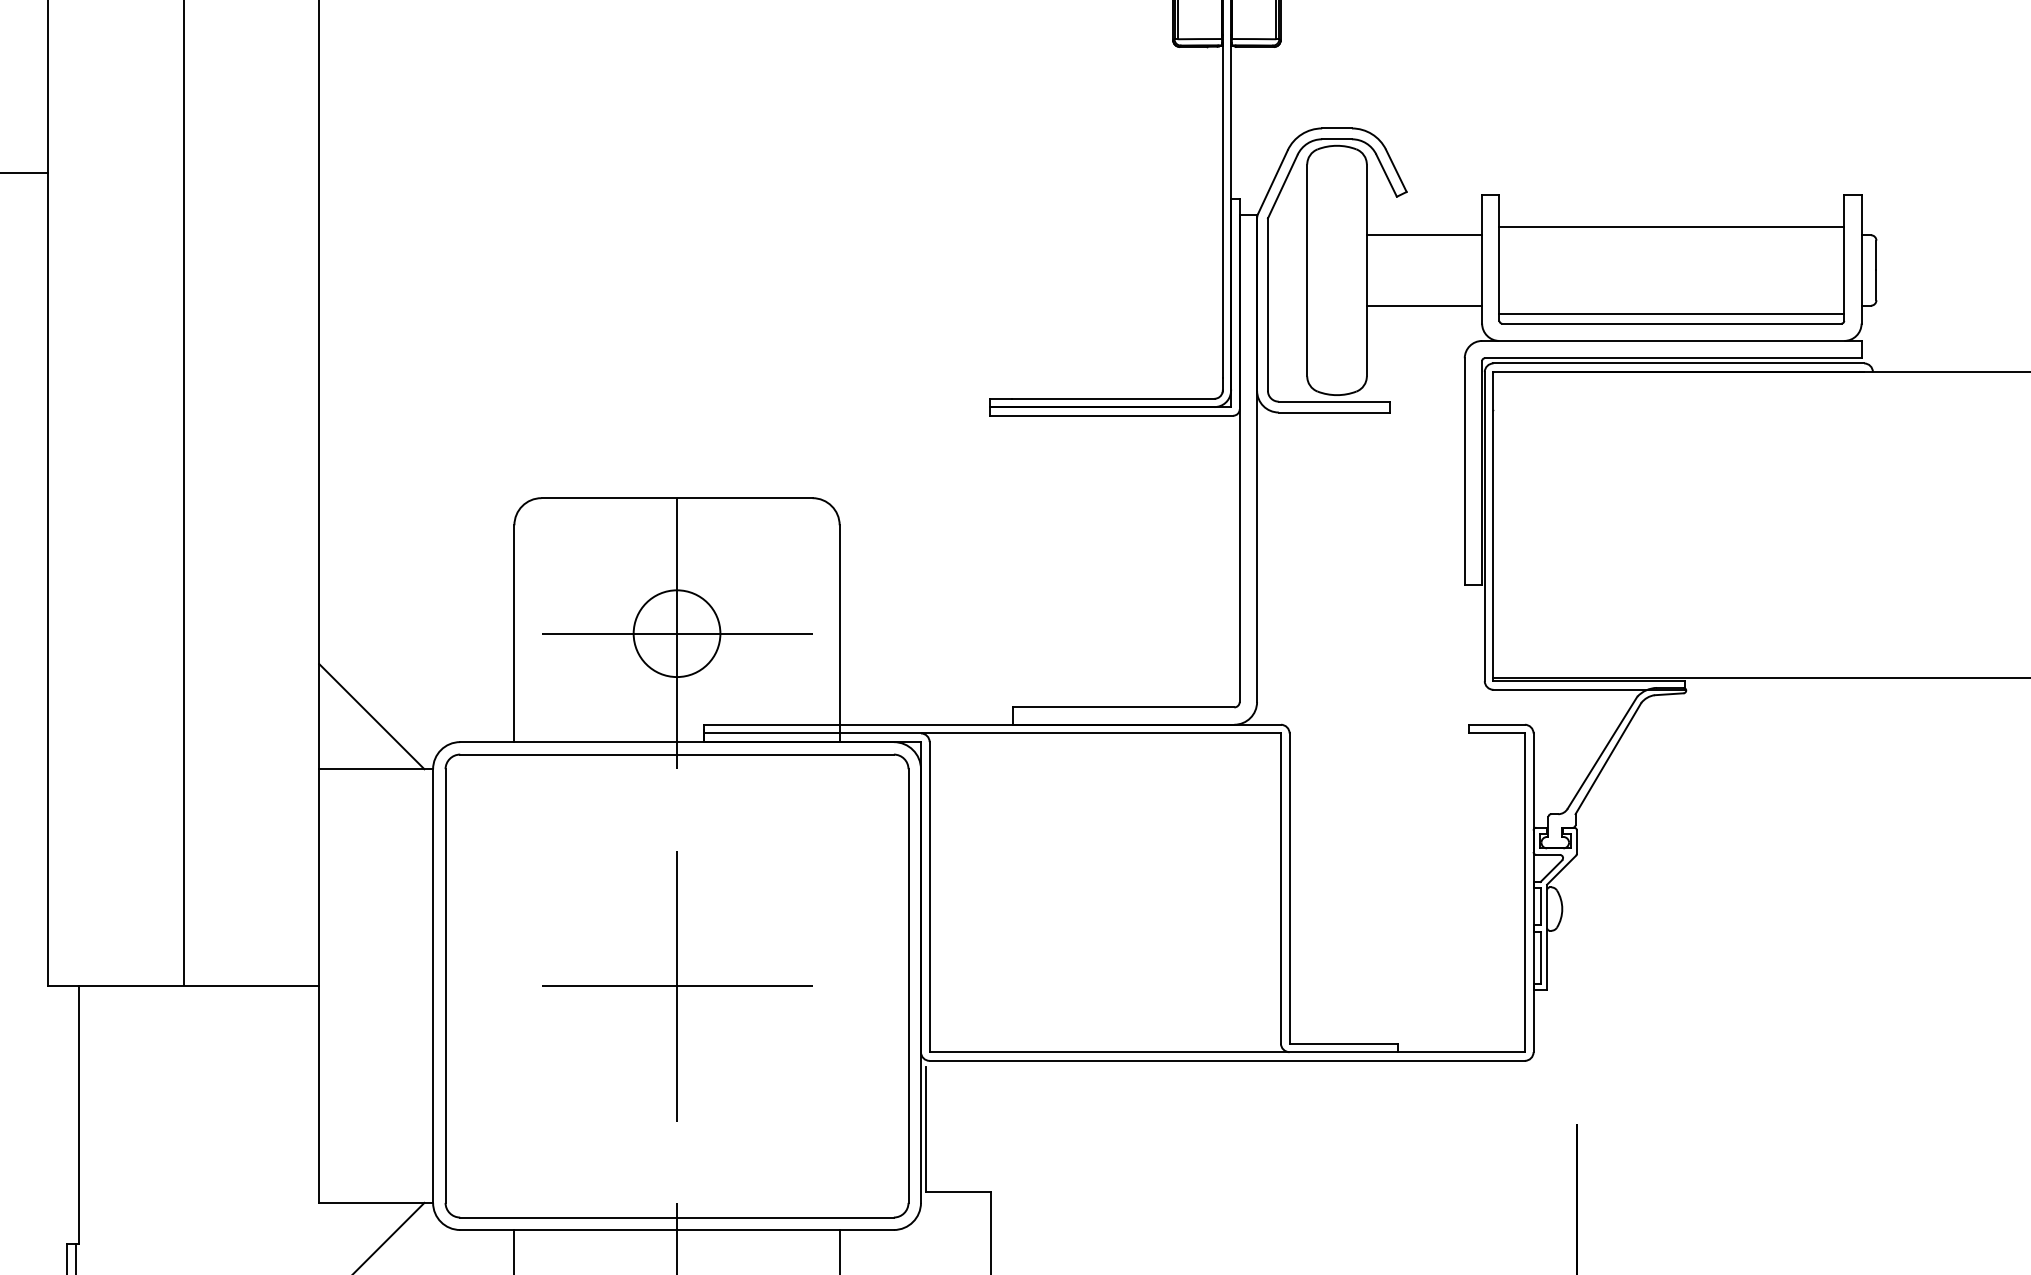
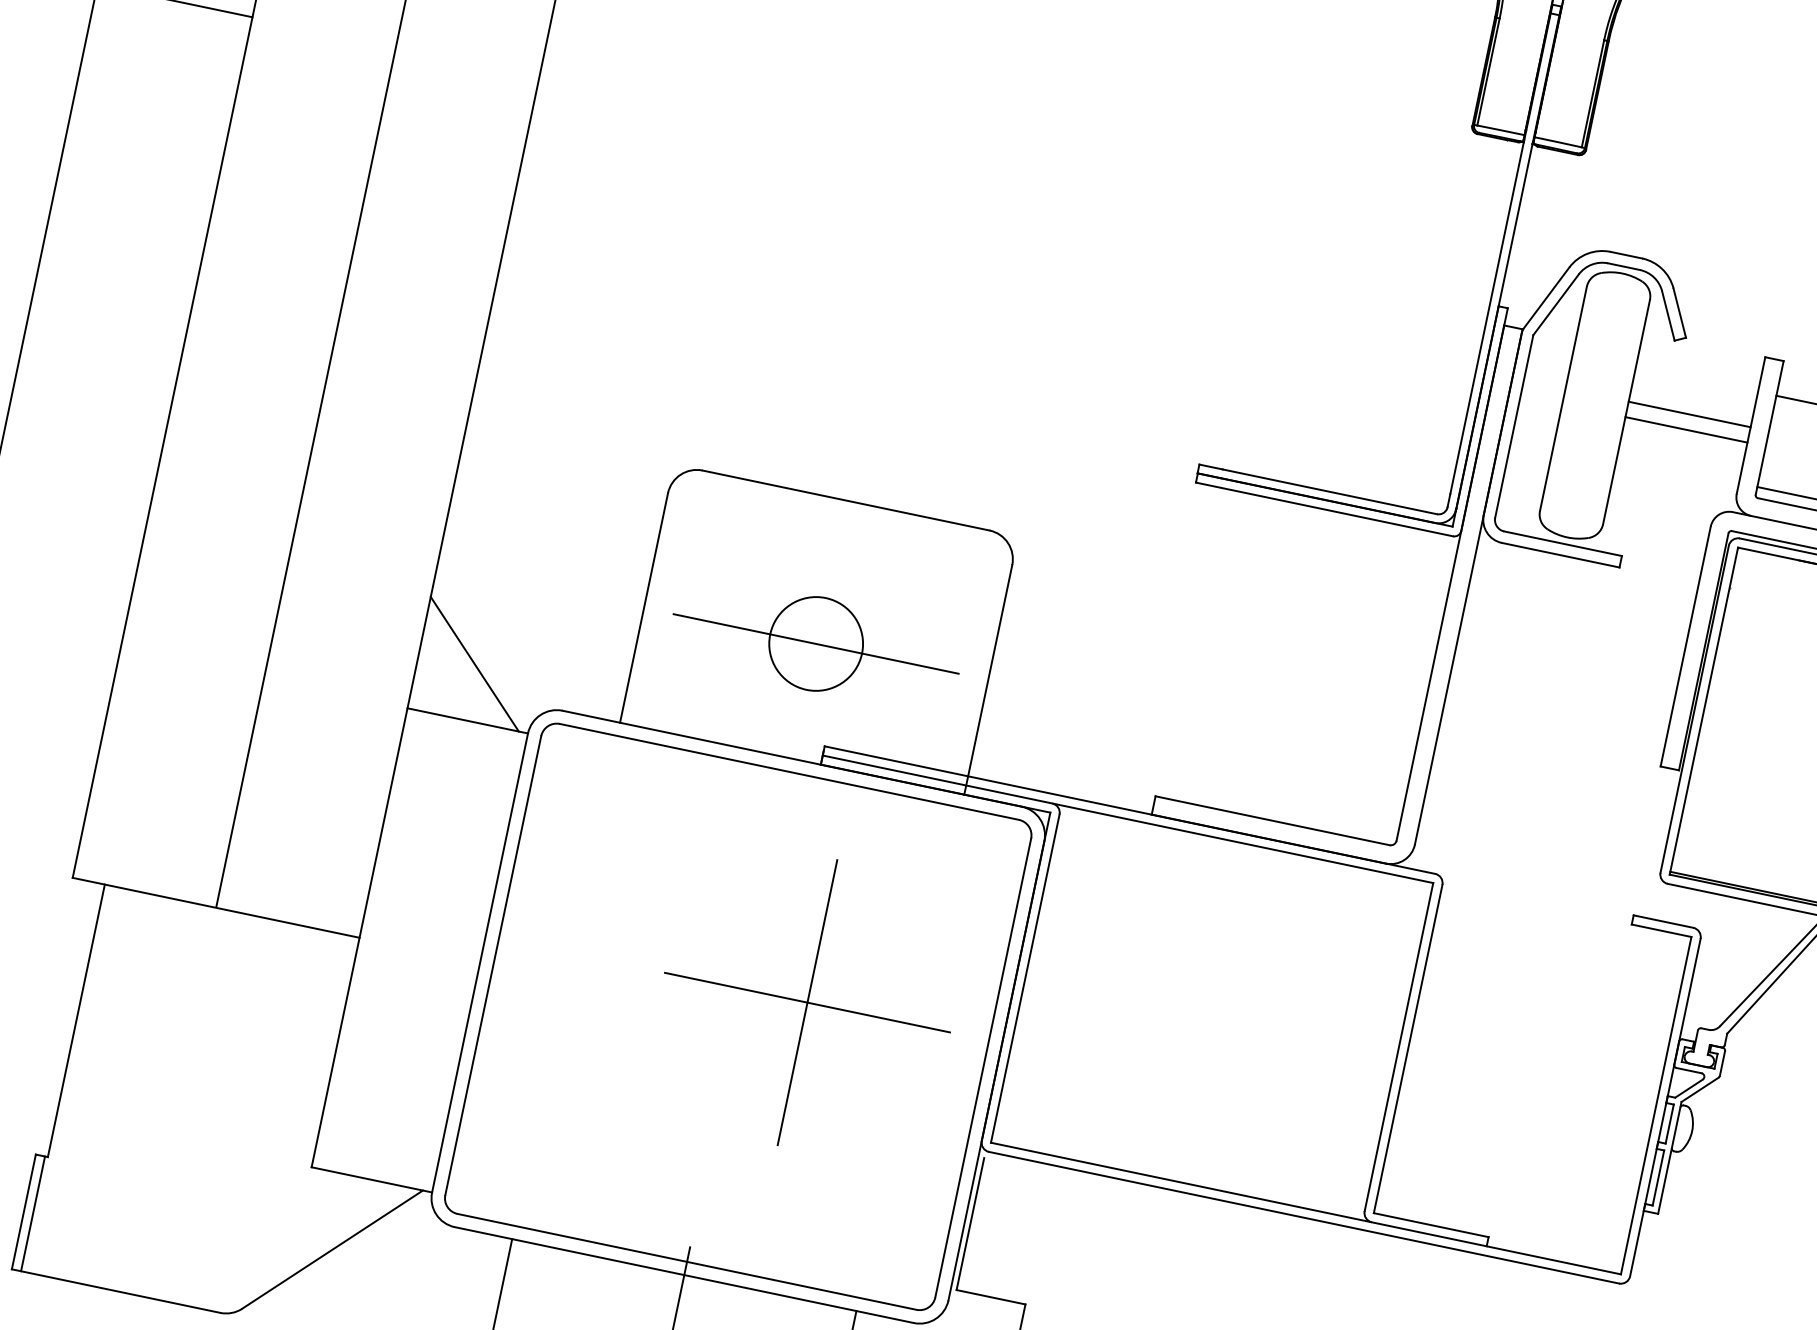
line: (1424, 235) -> (1686, 430), moved
line: (1424, 305) -> (1689, 414), moved
line: (677, 633) -> (816, 643), removed
part: (677, 986) -> (807, 1003), moved

